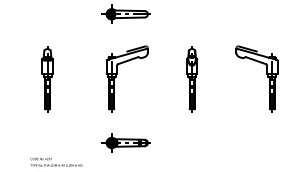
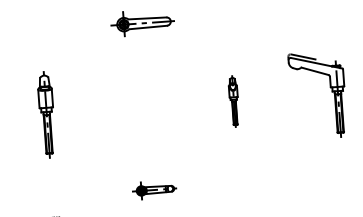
part: (117, 74) -> (136, 102), removed
part: (191, 79) -> (233, 101), size x0.6
part: (125, 142) -> (153, 189), size x0.7

